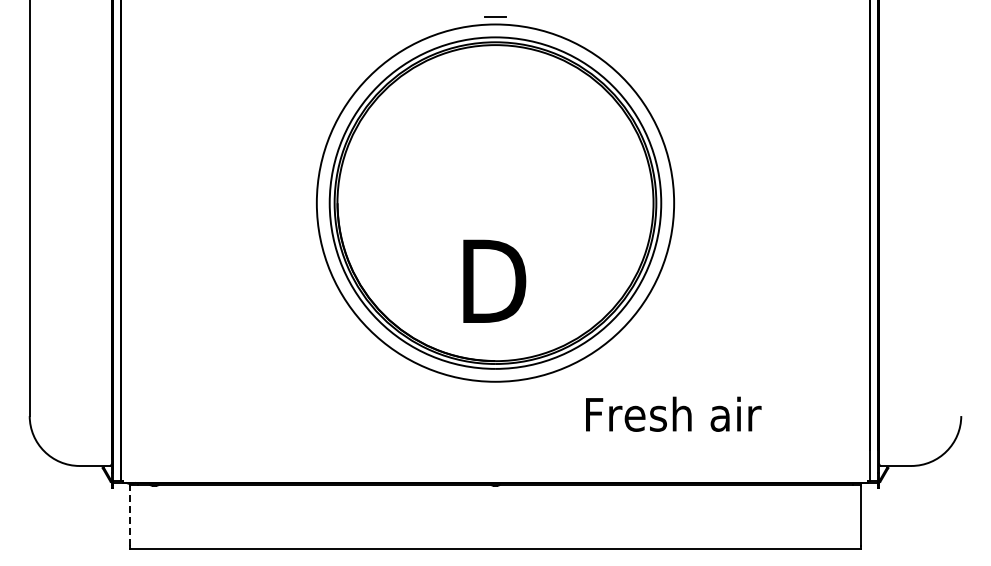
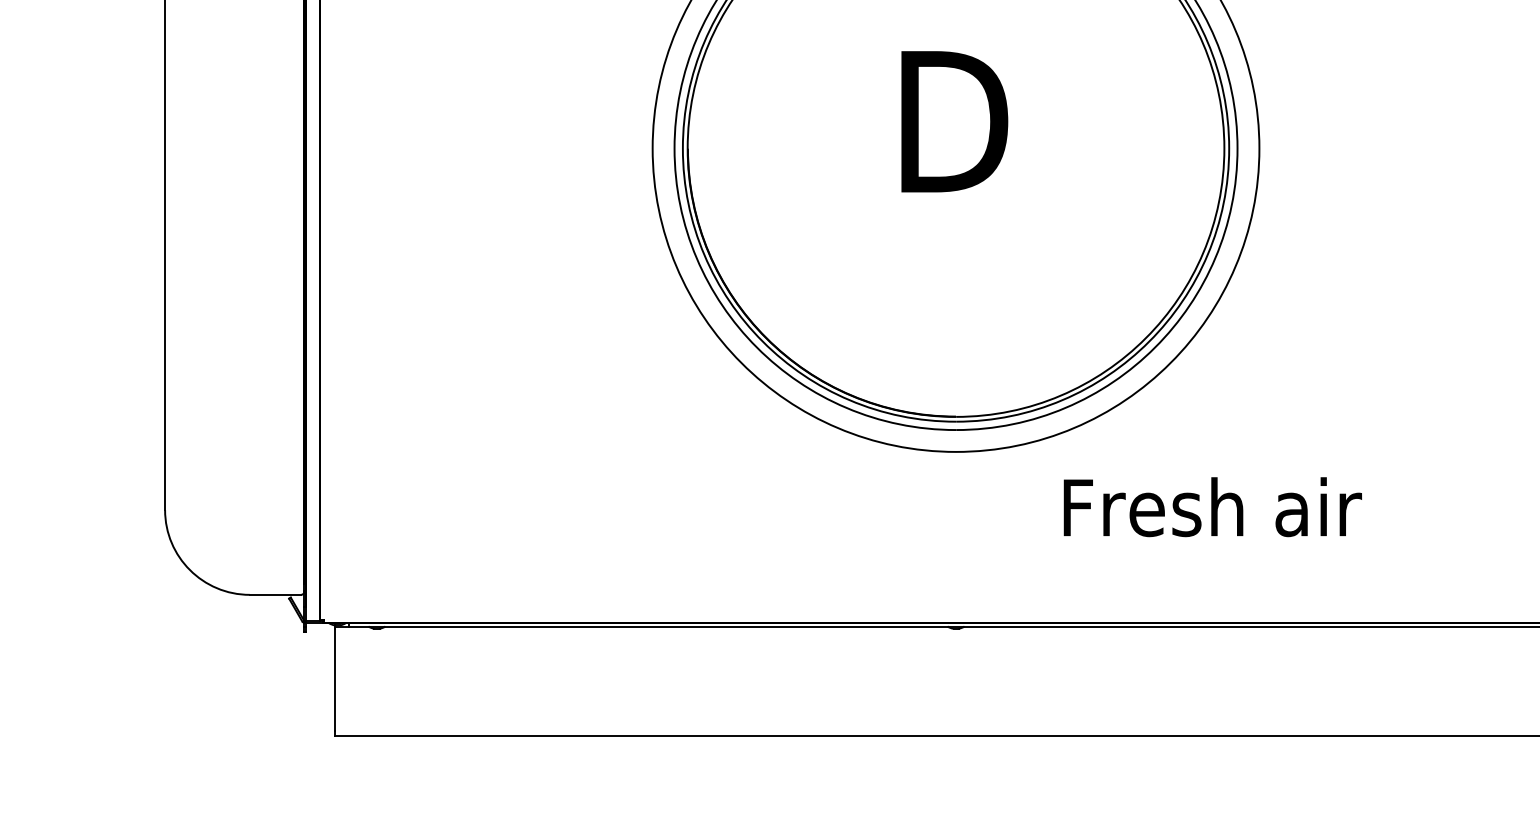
text: (494, 280) -> (954, 120), moved
text: (673, 413) -> (1212, 505), moved
line: (129, 515) -> (334, 678), dashed -> solid

